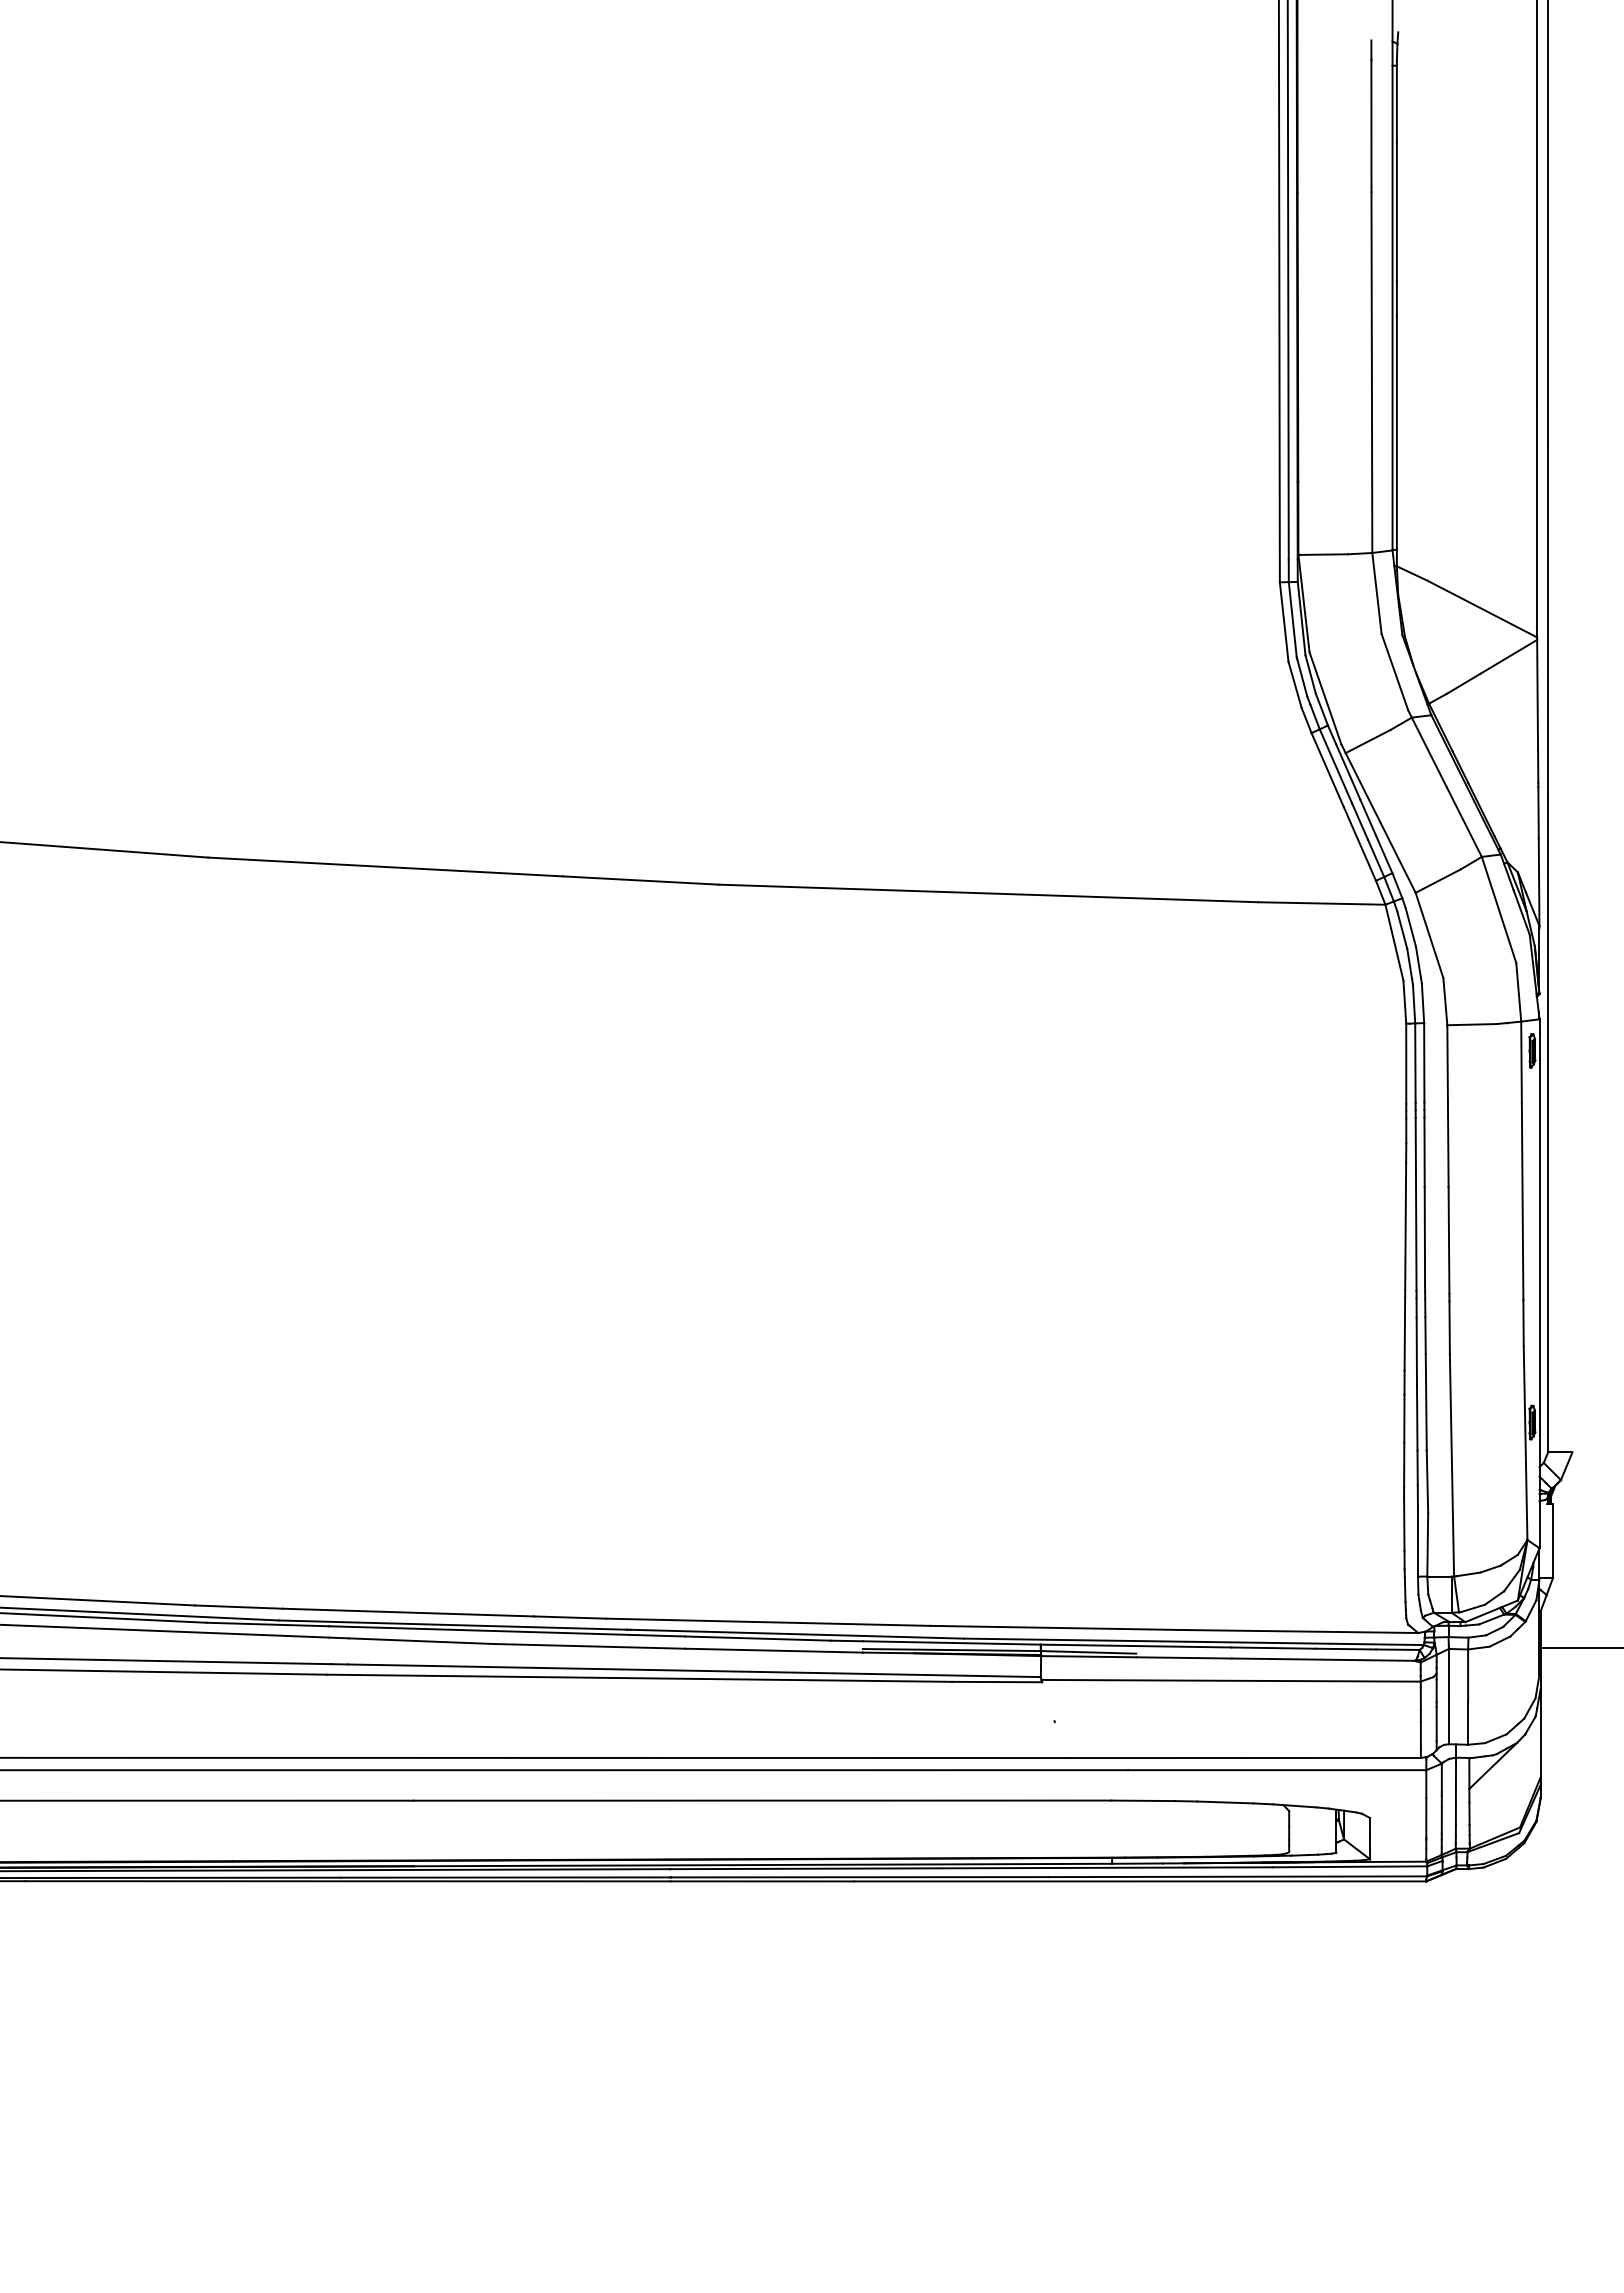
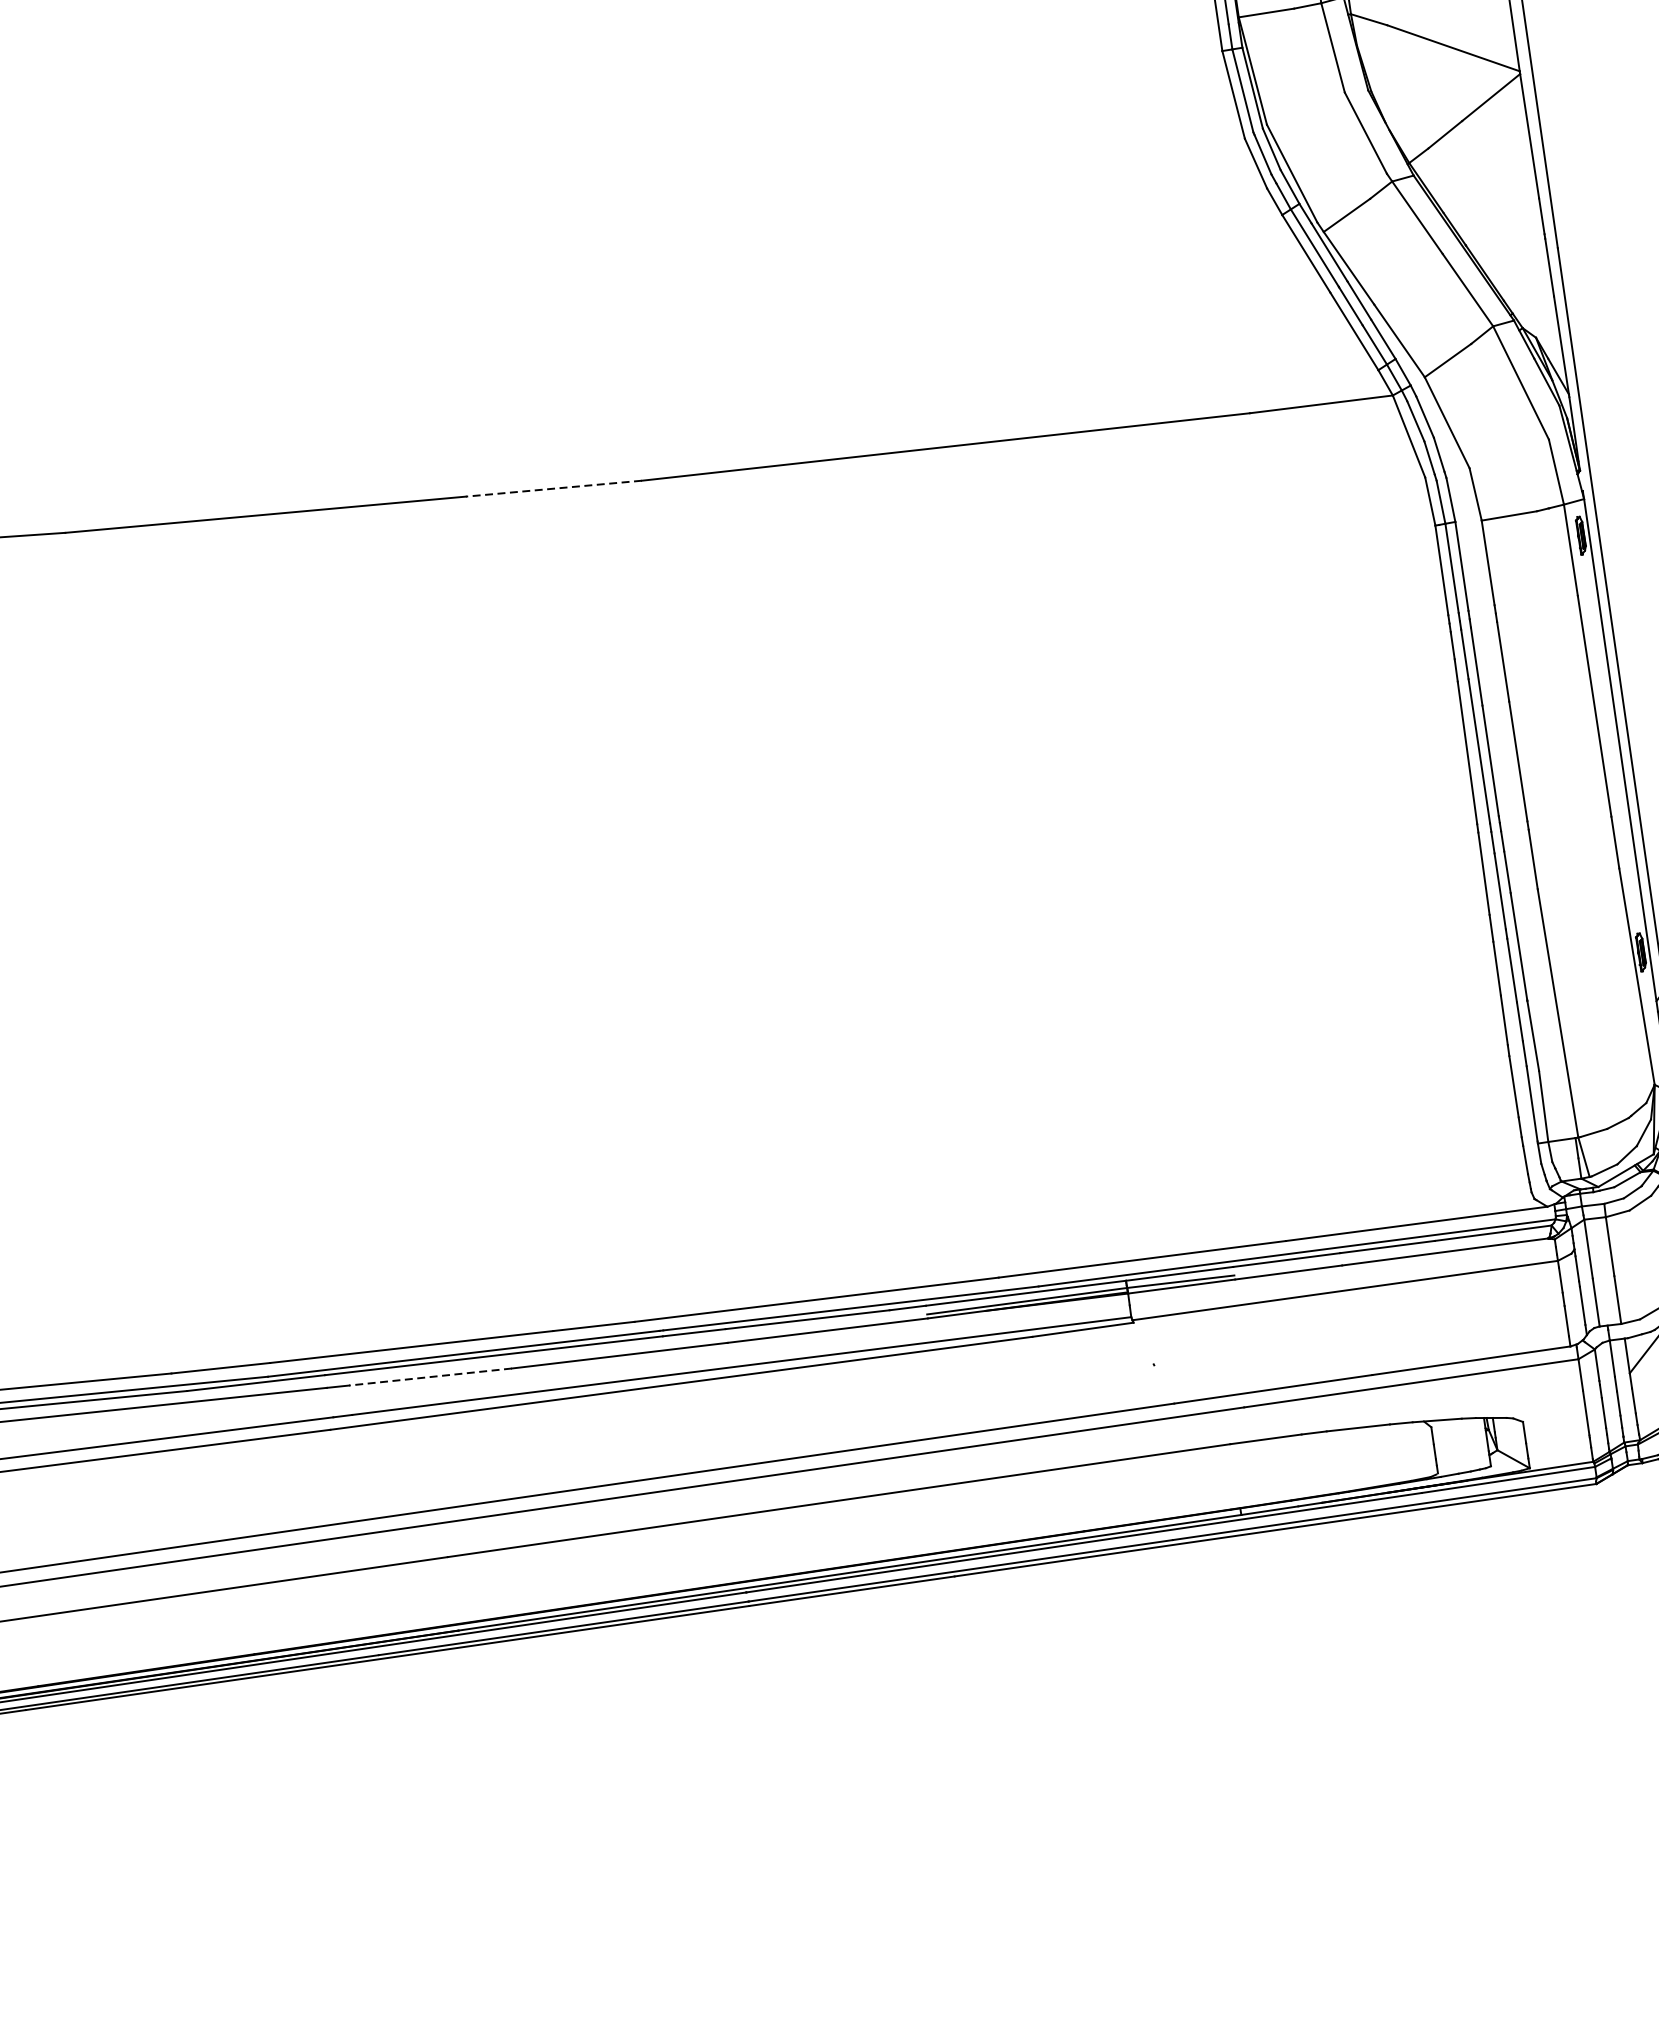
line: (640, 880) -> (553, 488), solid -> dashed
line: (420, 1641) -> (429, 1377), solid -> dashed

